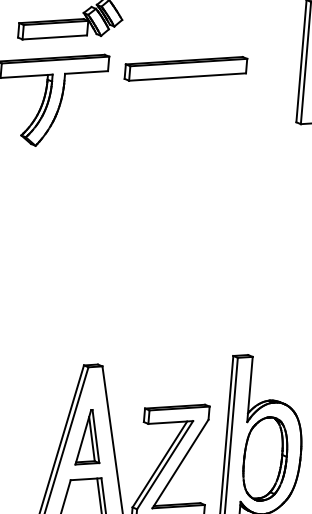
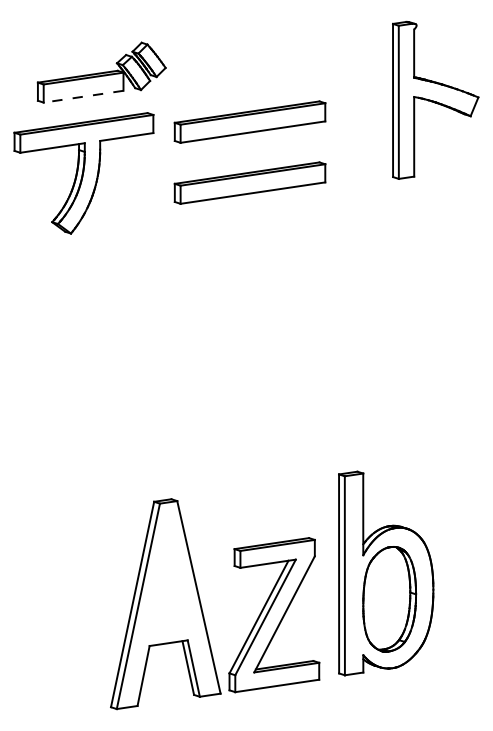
line: (54, 37) -> (83, 96), solid -> dashed
part: (181, 117) -> (249, 182), added
part: (89, 437) -> (168, 590), removed

